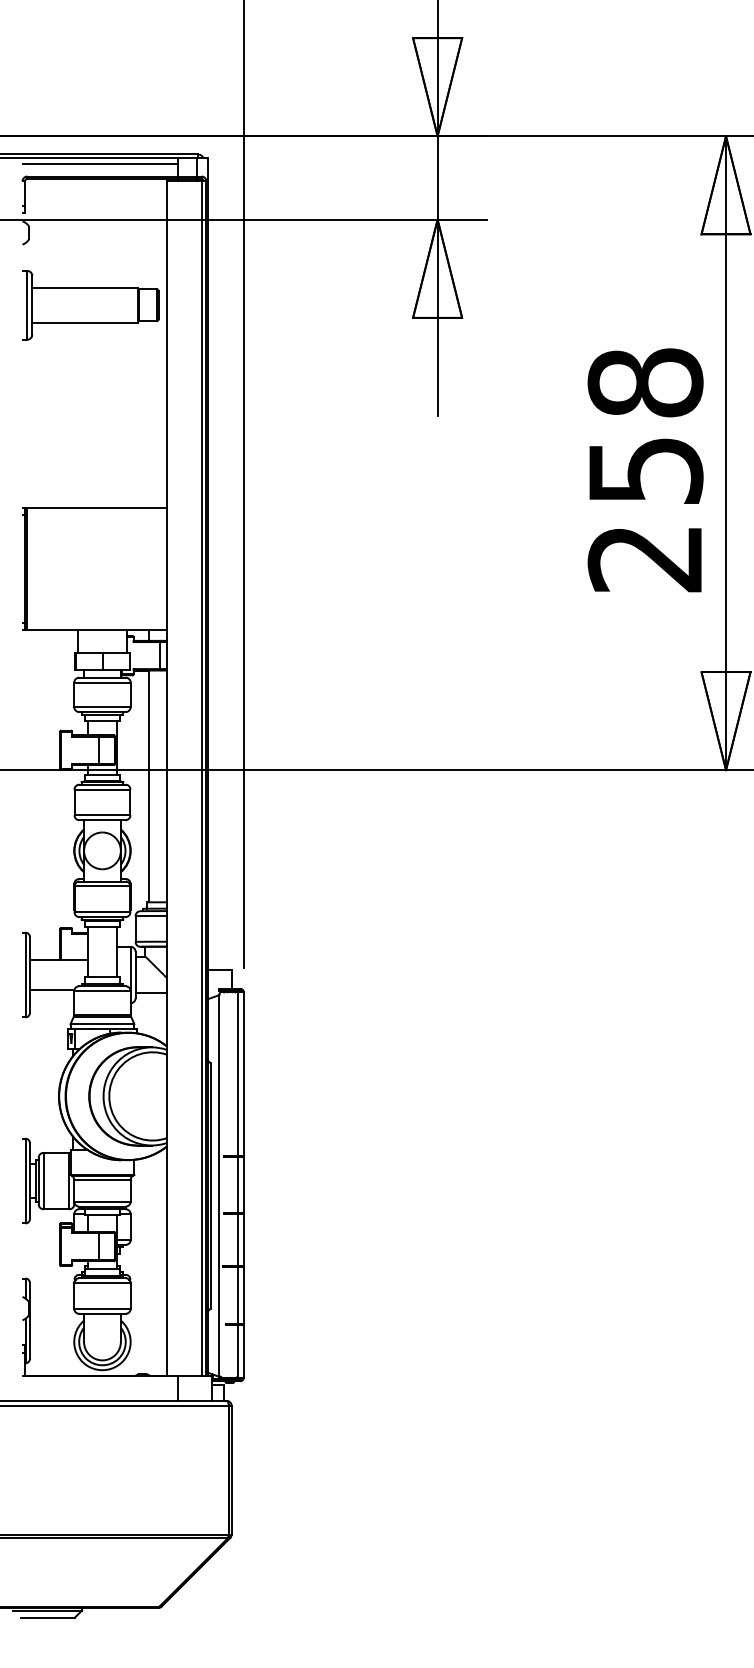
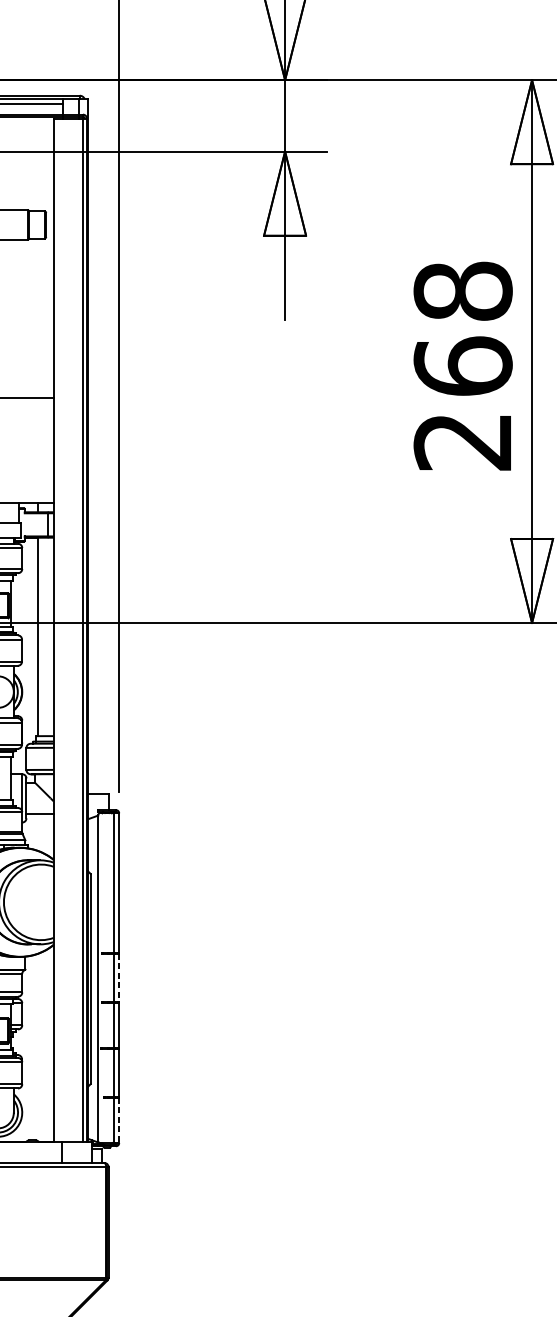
text: (645, 469) -> (463, 365), 258 -> 268
line: (243, 1185) -> (118, 978), solid -> dashed
line: (243, 1351) -> (118, 1120), solid -> dashed

